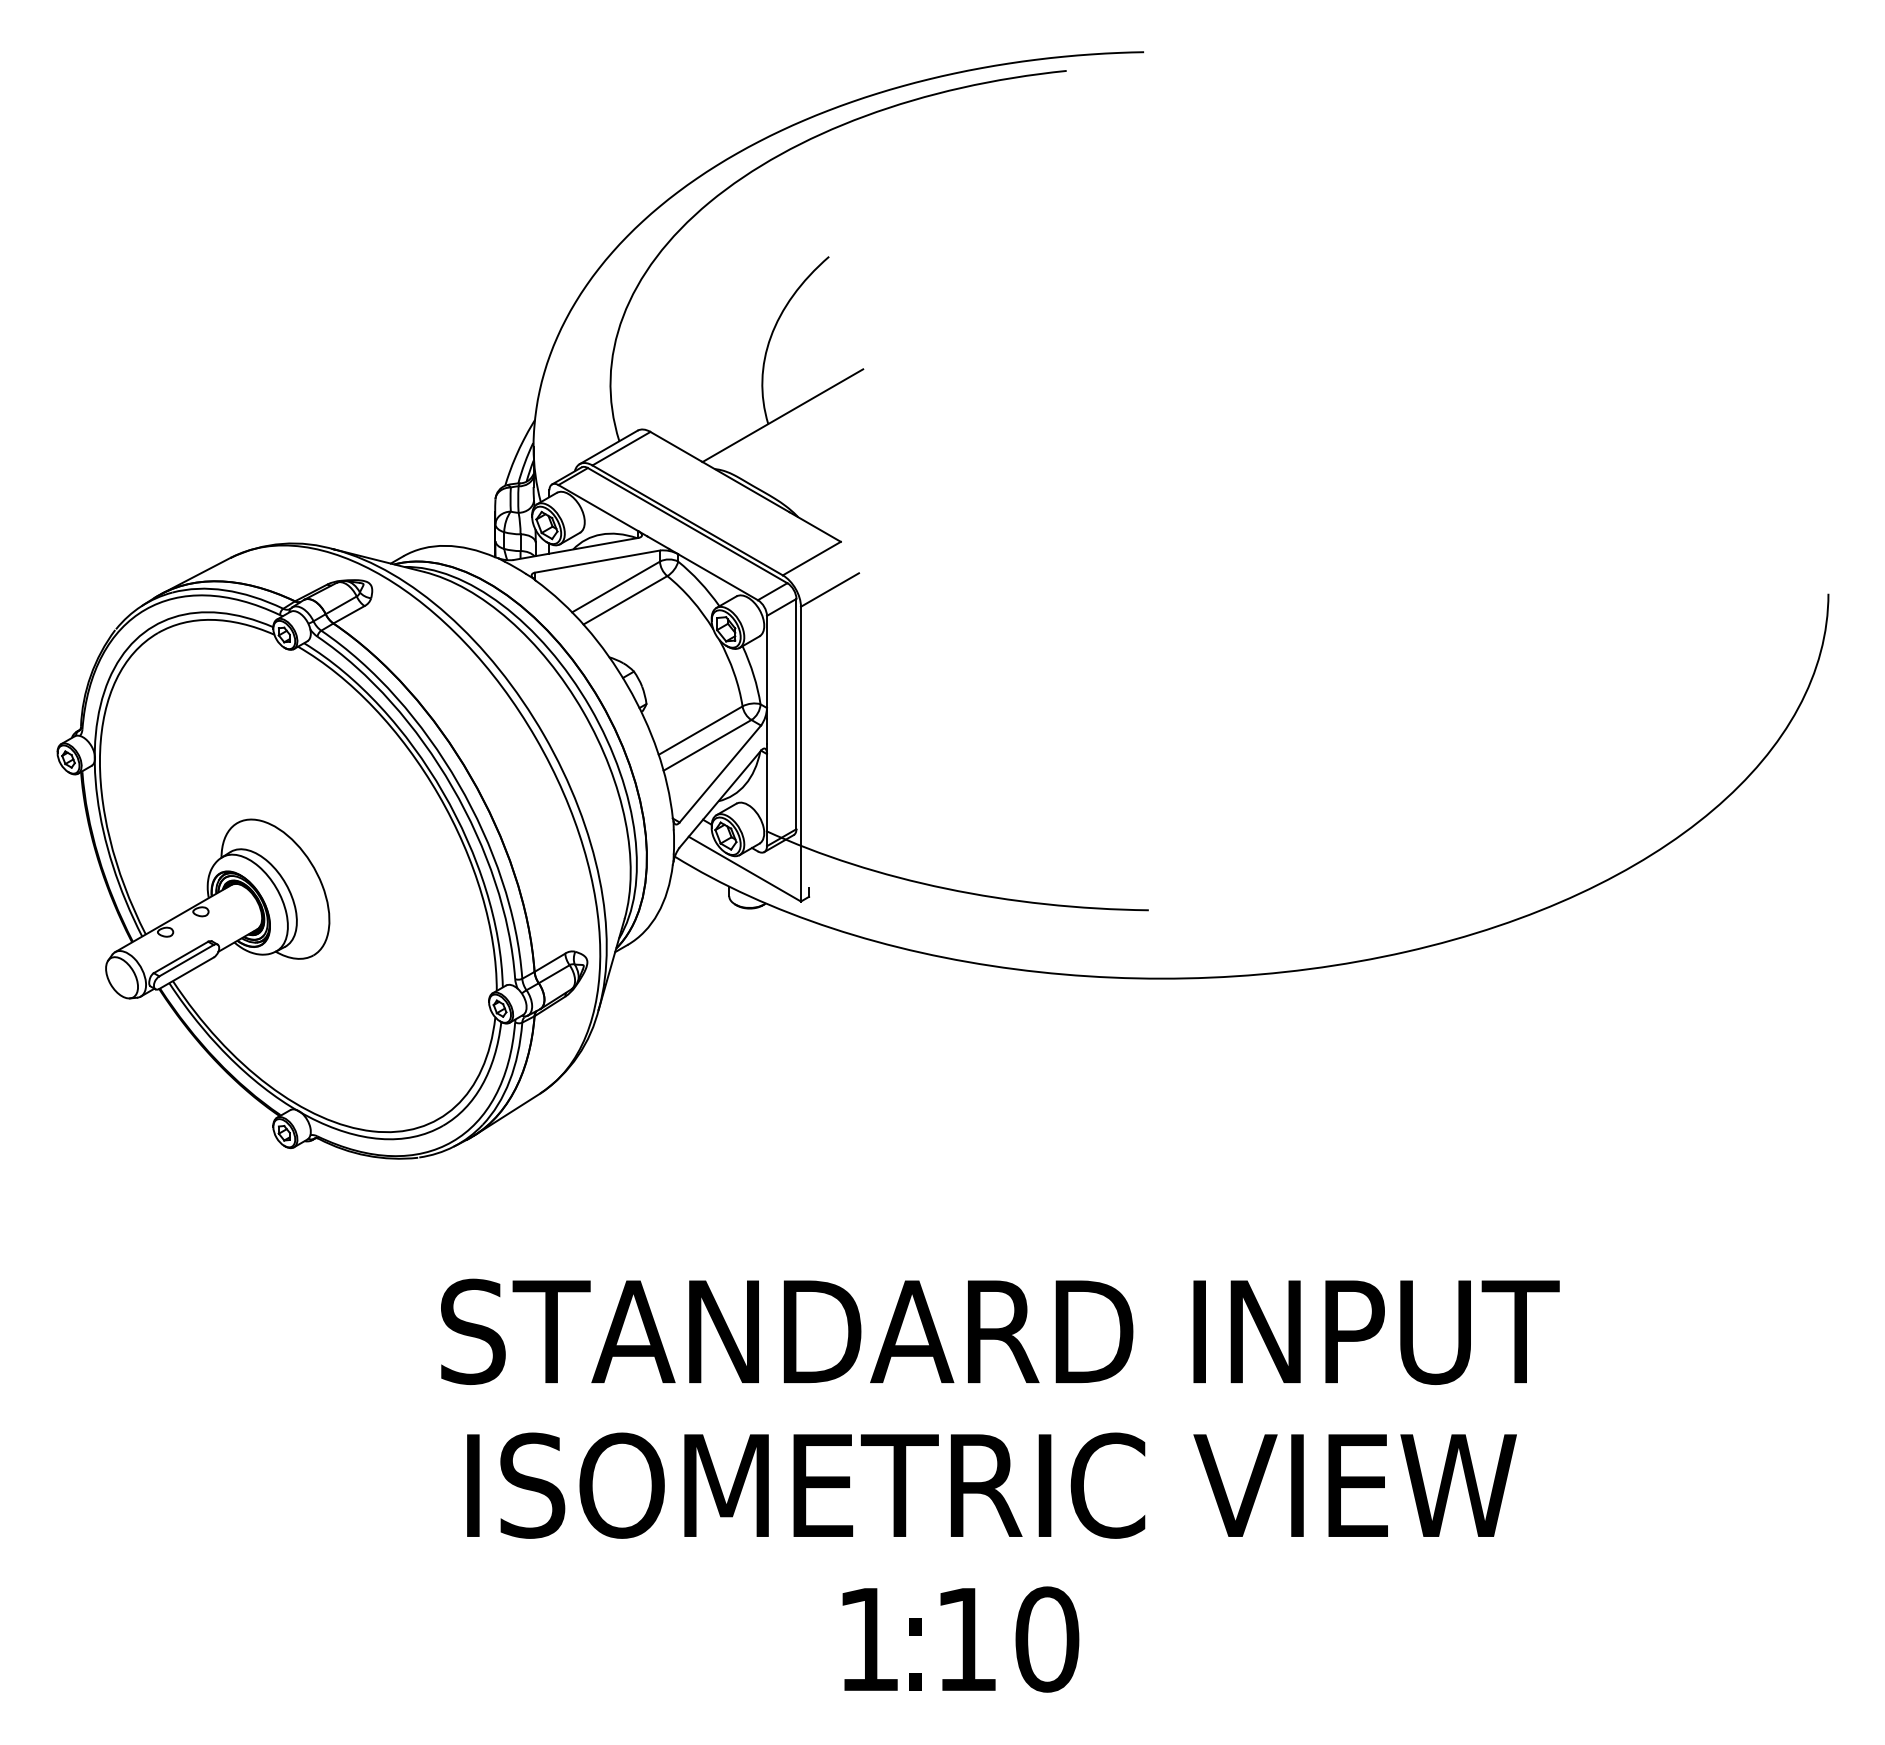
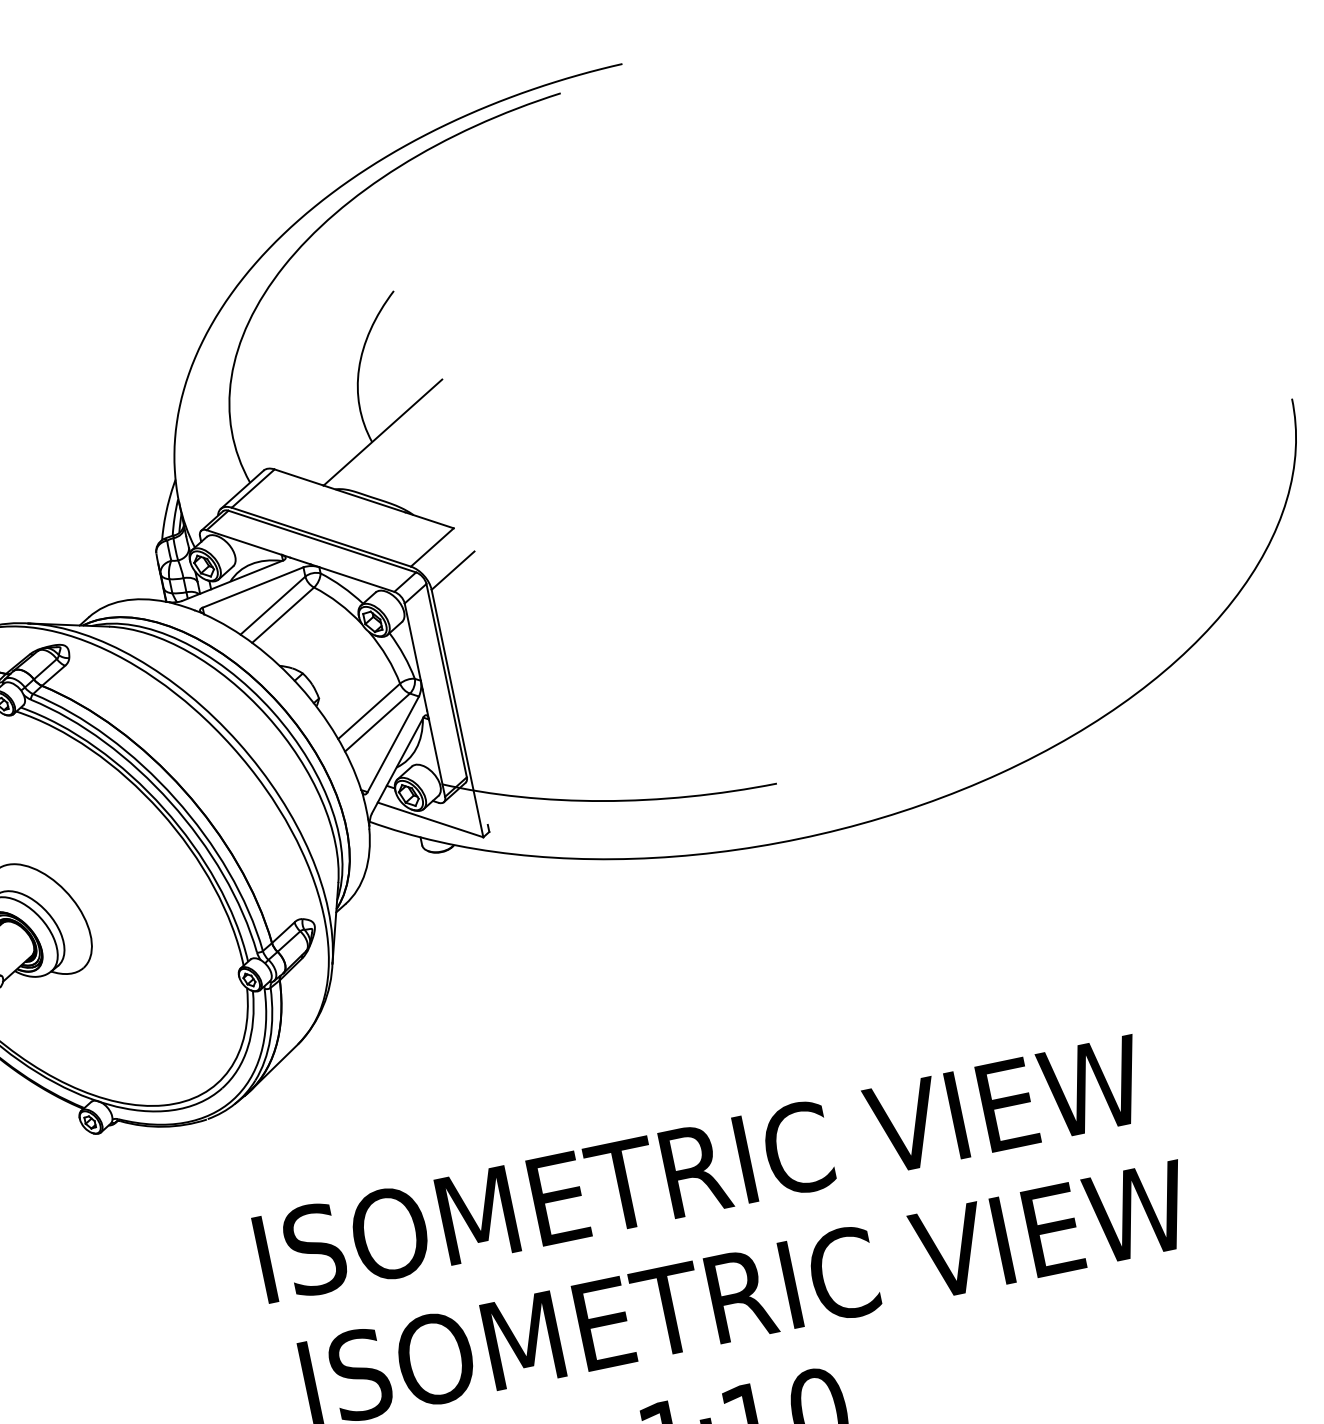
text: (1000, 1331) -> (726, 1163), STANDARD INPUT -> ISOMETRIC VIEW

